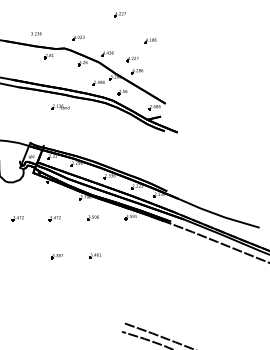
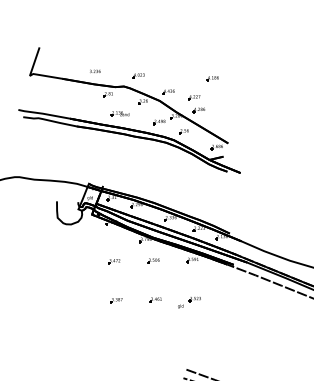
part: (120, 14) -> (181, 51), removed
part: (59, 106) -> (119, 113), moved
part: (18, 218) -> (76, 261), removed
part: (127, 258) -> (189, 302), added

